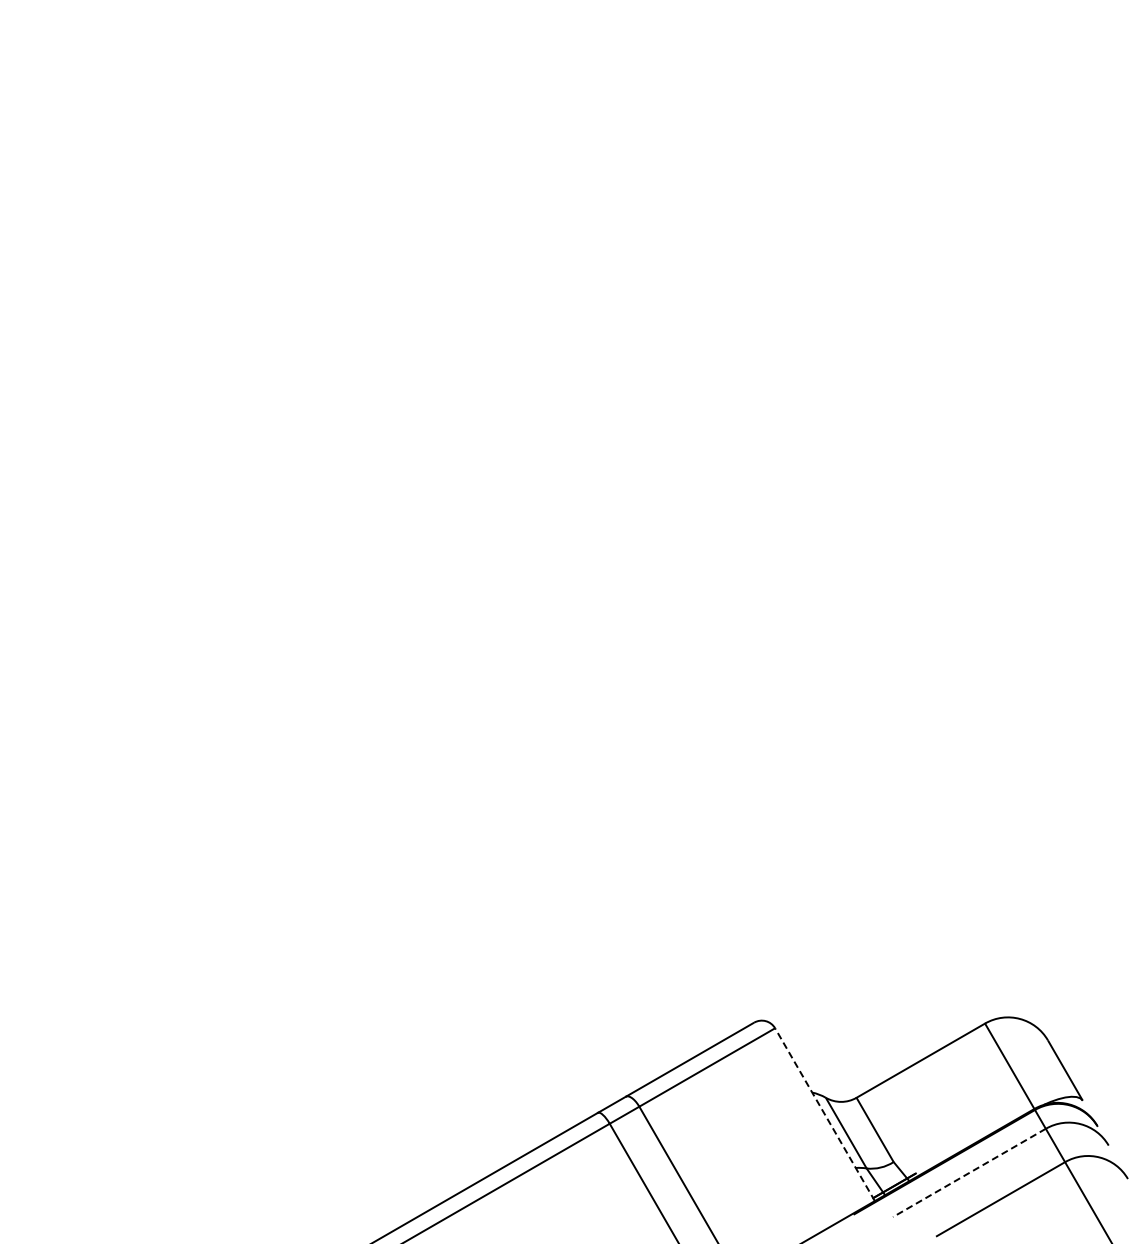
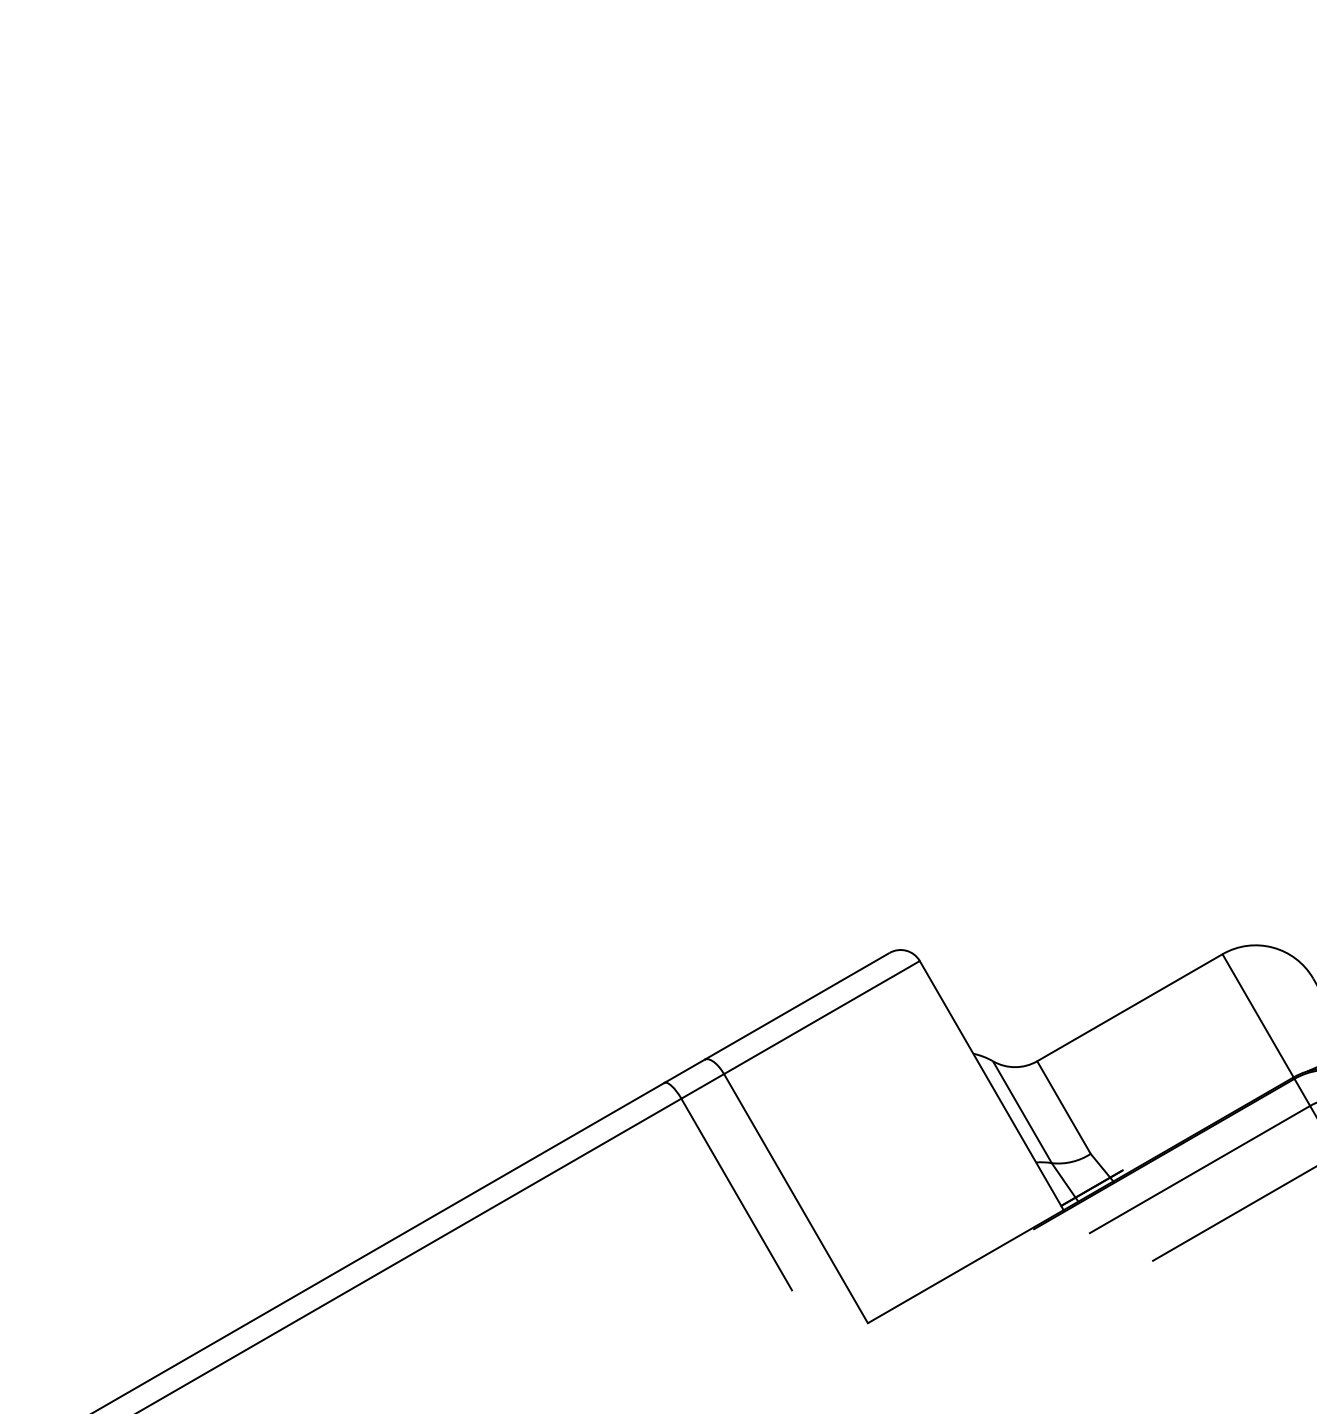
line: (825, 1114) -> (992, 1085), dashed -> solid
line: (969, 1173) -> (1200, 1170), dashed -> solid

